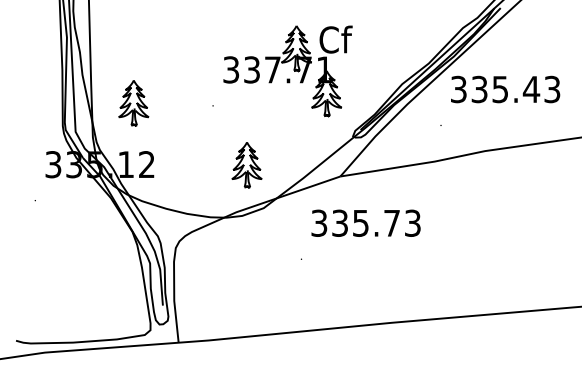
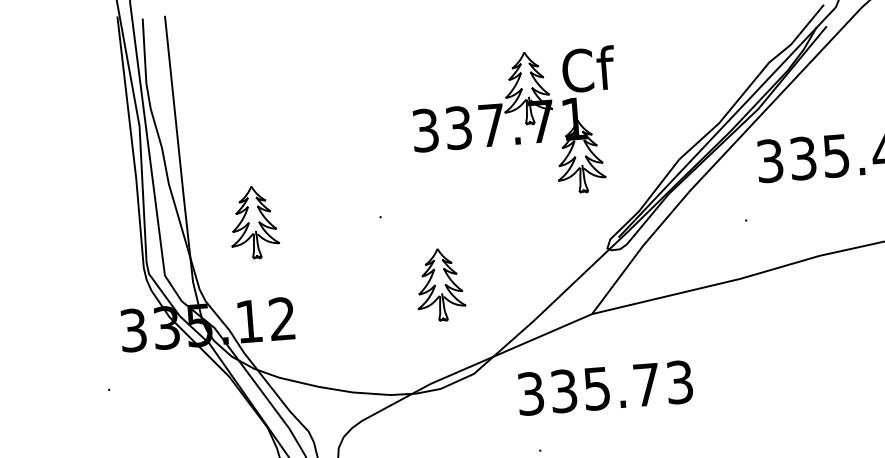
part: (293, 70) -> (524, 123), moved
part: (246, 165) -> (439, 285), moved
text: (365, 222) -> (604, 386), moved

